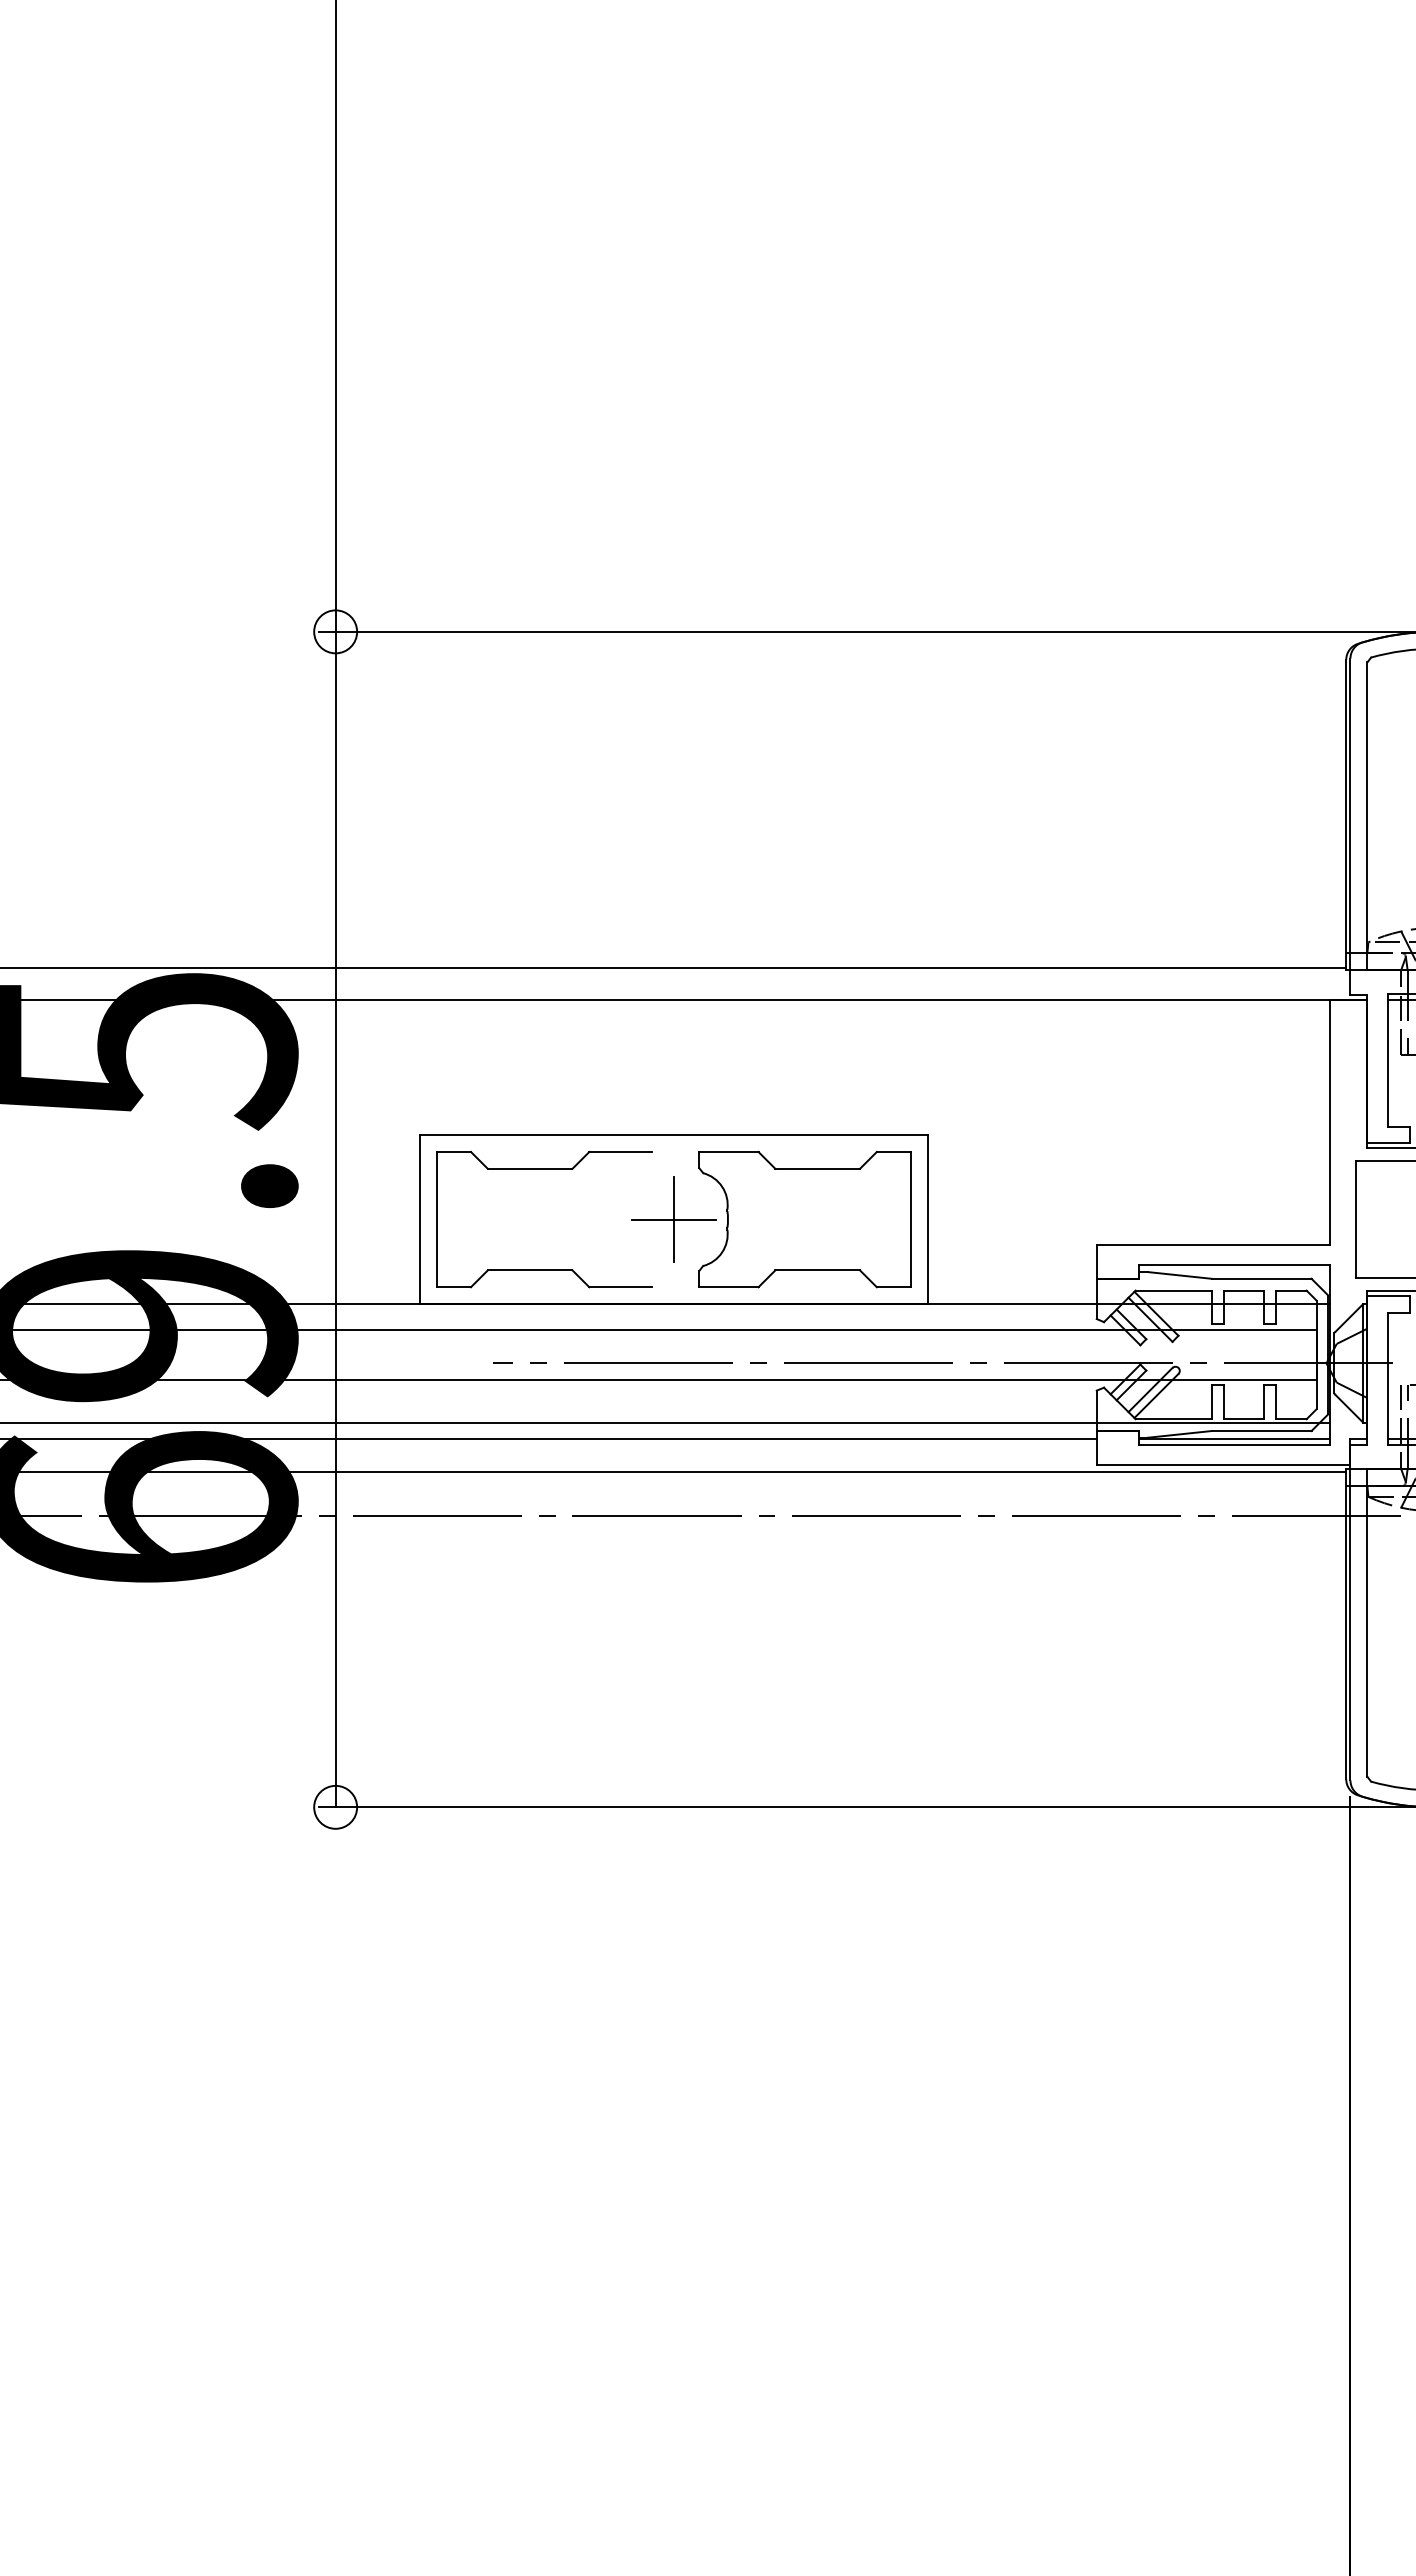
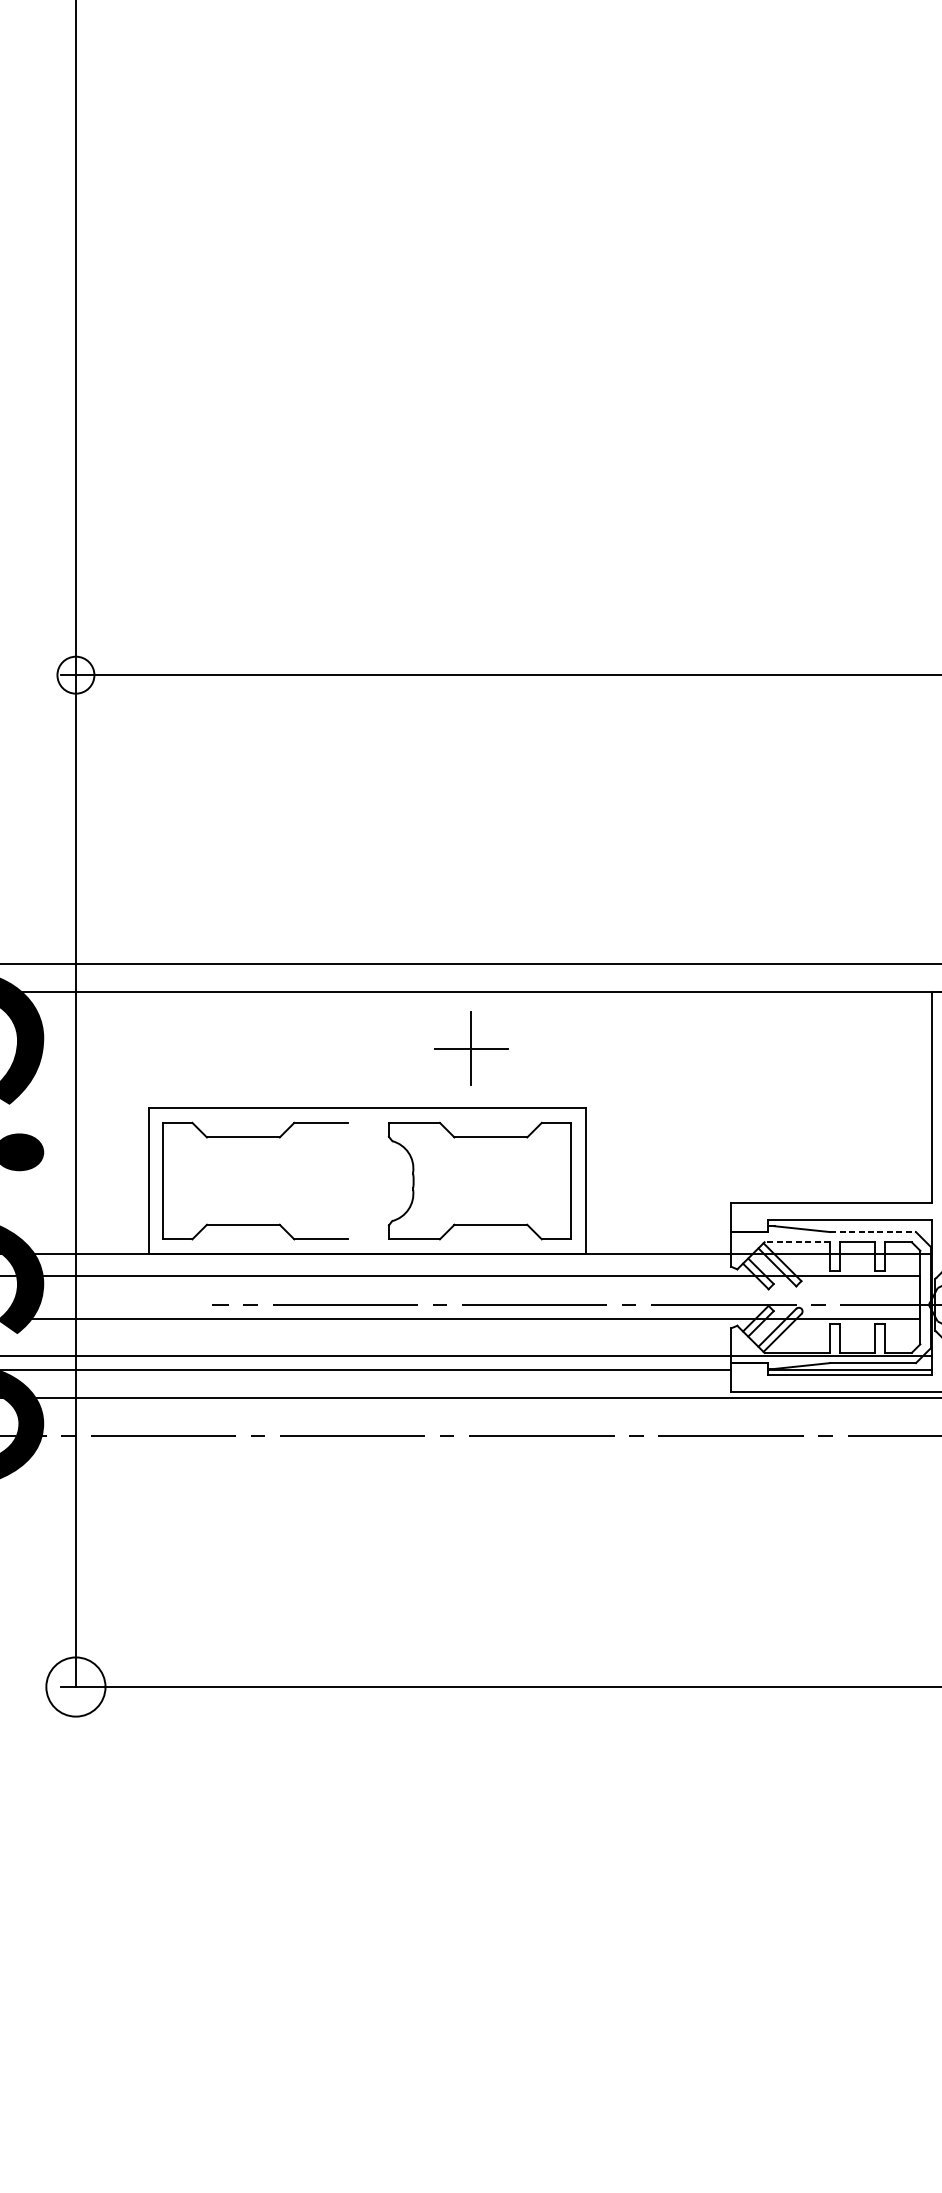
part: (673, 1219) -> (470, 1048), moved
line: (1261, 1278) -> (872, 1231), solid -> dashed
line: (1173, 1290) -> (797, 1242), solid -> dashed
circle: (335, 1806) -> (75, 1686), size x1.6

